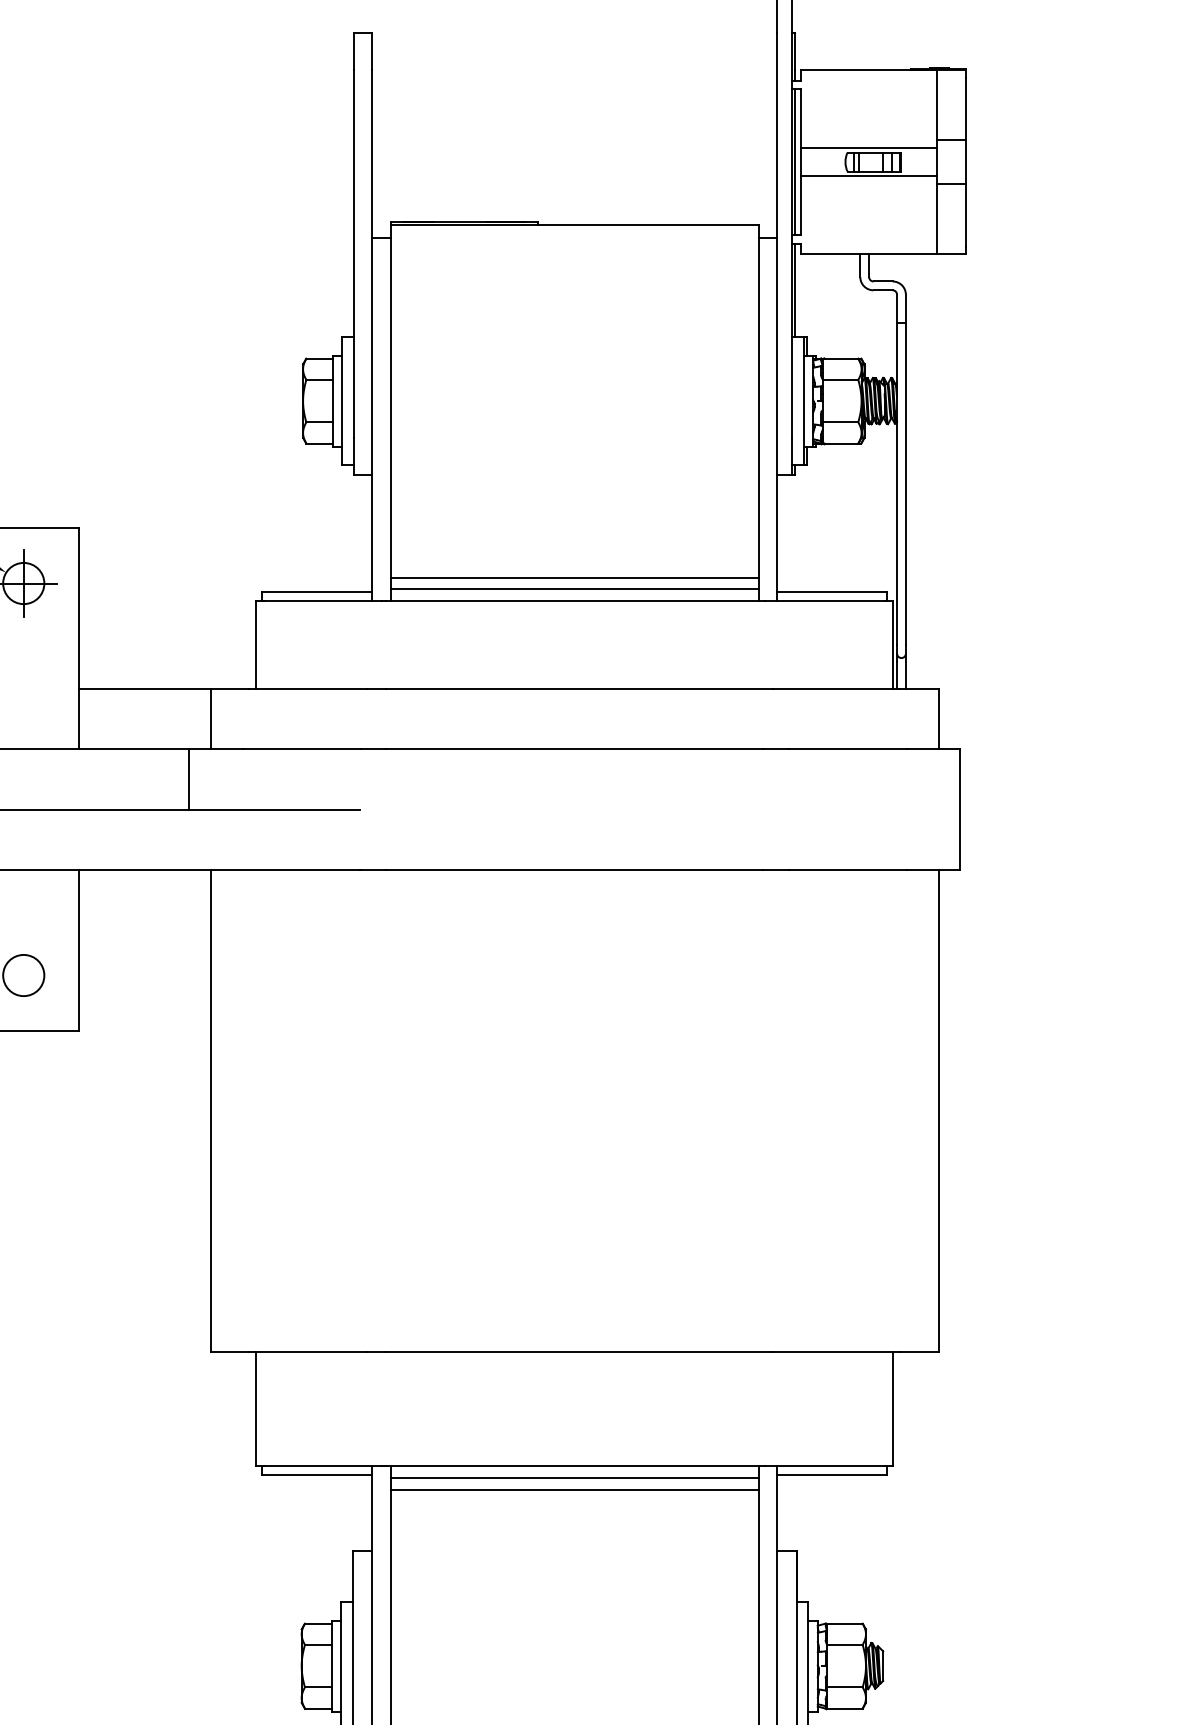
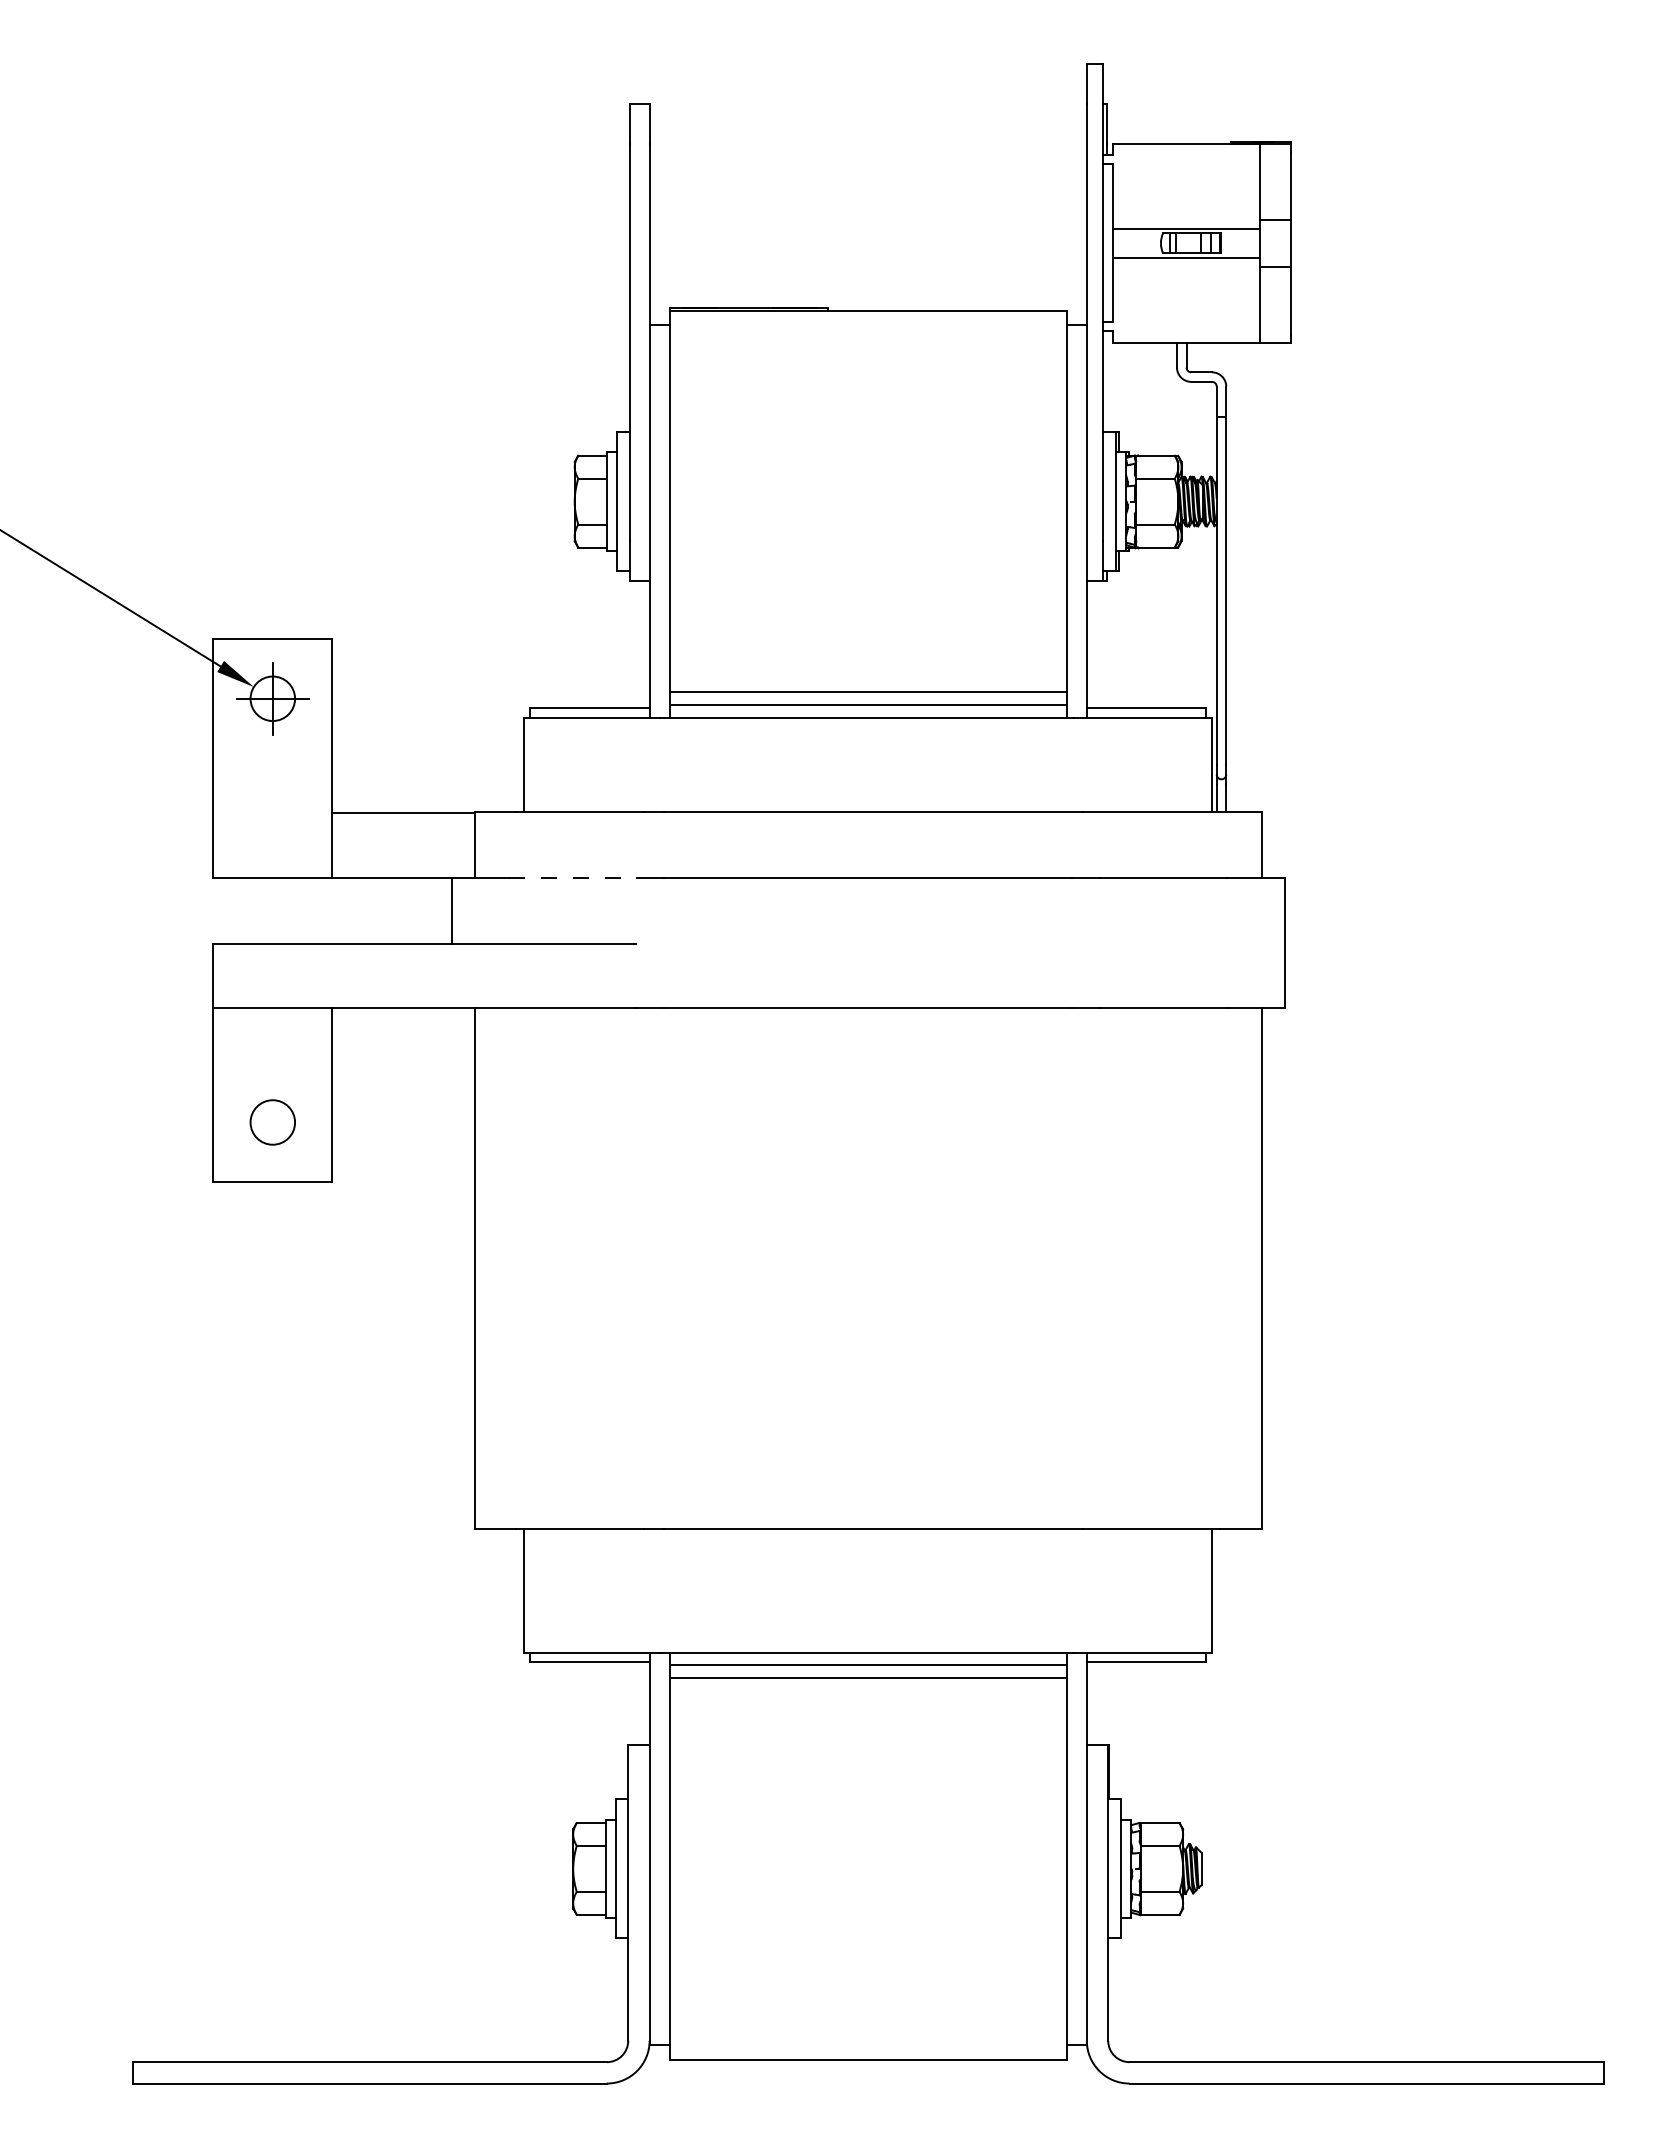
line: (795, 162) -> (1106, 243), removed
line: (795, 289) -> (1106, 381), removed
line: (301, 748) -> (573, 877), solid -> dashed

